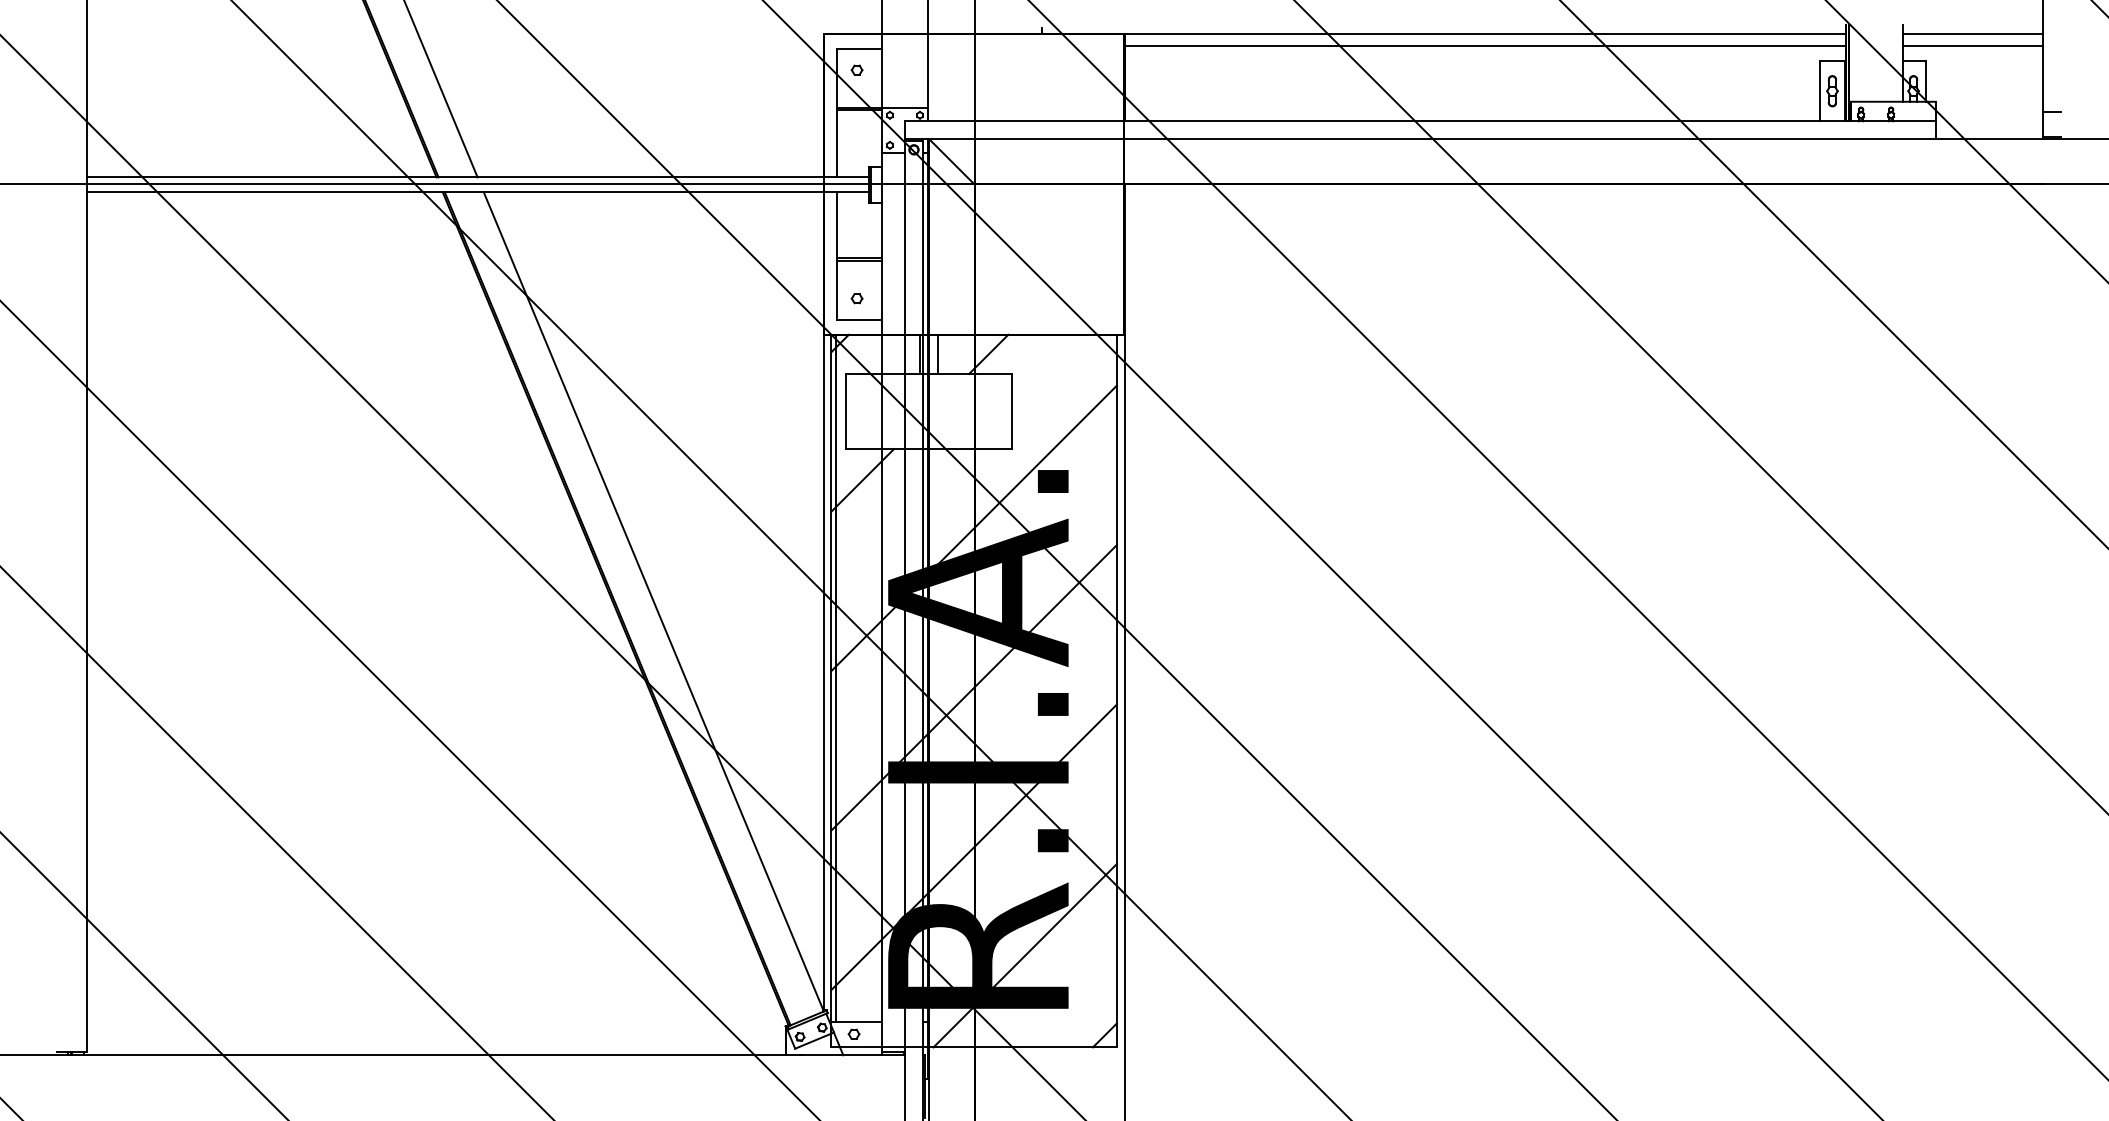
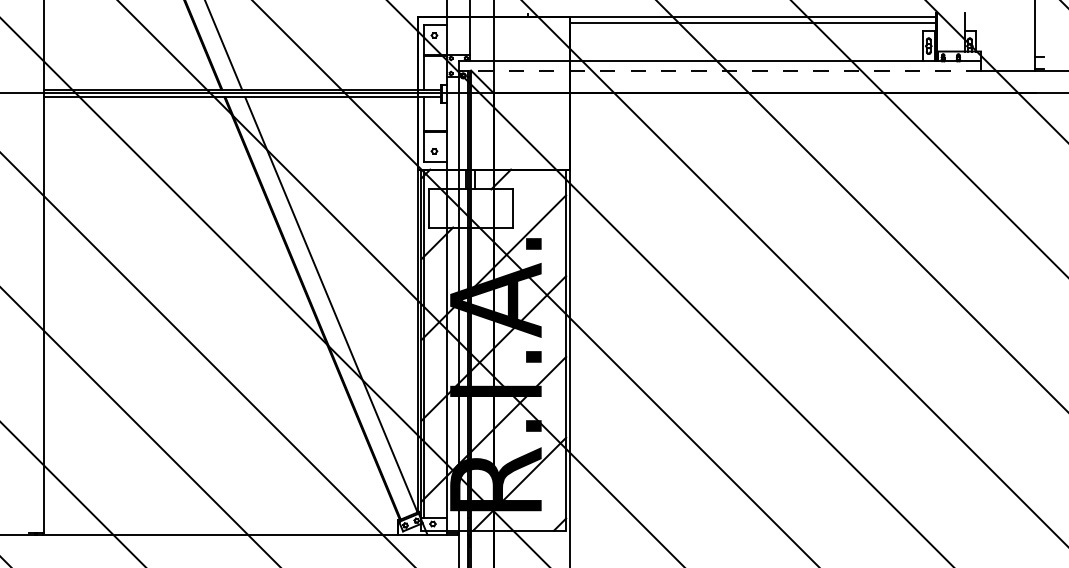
line: (1972, 34) -> (999, 17), removed
line: (1972, 46) -> (999, 23), removed
line: (1419, 139) -> (719, 70), solid -> dashed

